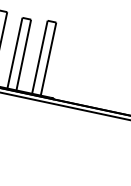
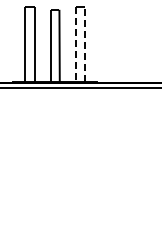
line: (39, 57) -> (75, 45), solid -> dashed
line: (48, 58) -> (84, 44), solid -> dashed

